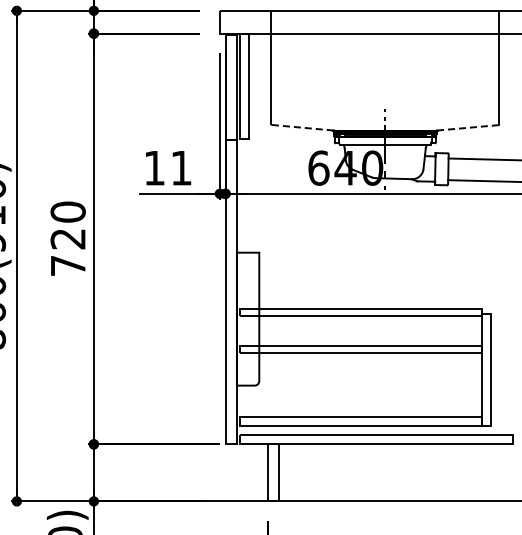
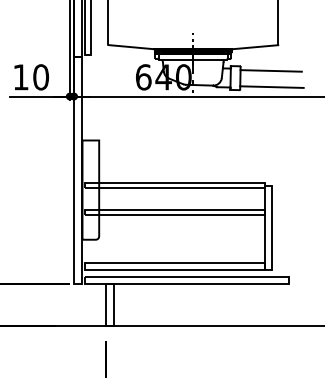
line: (302, 127) -> (131, 46), dashed -> solid
line: (468, 127) -> (255, 46), dashed -> solid
text: (181, 167) -> (41, 76), 11 -> 10

